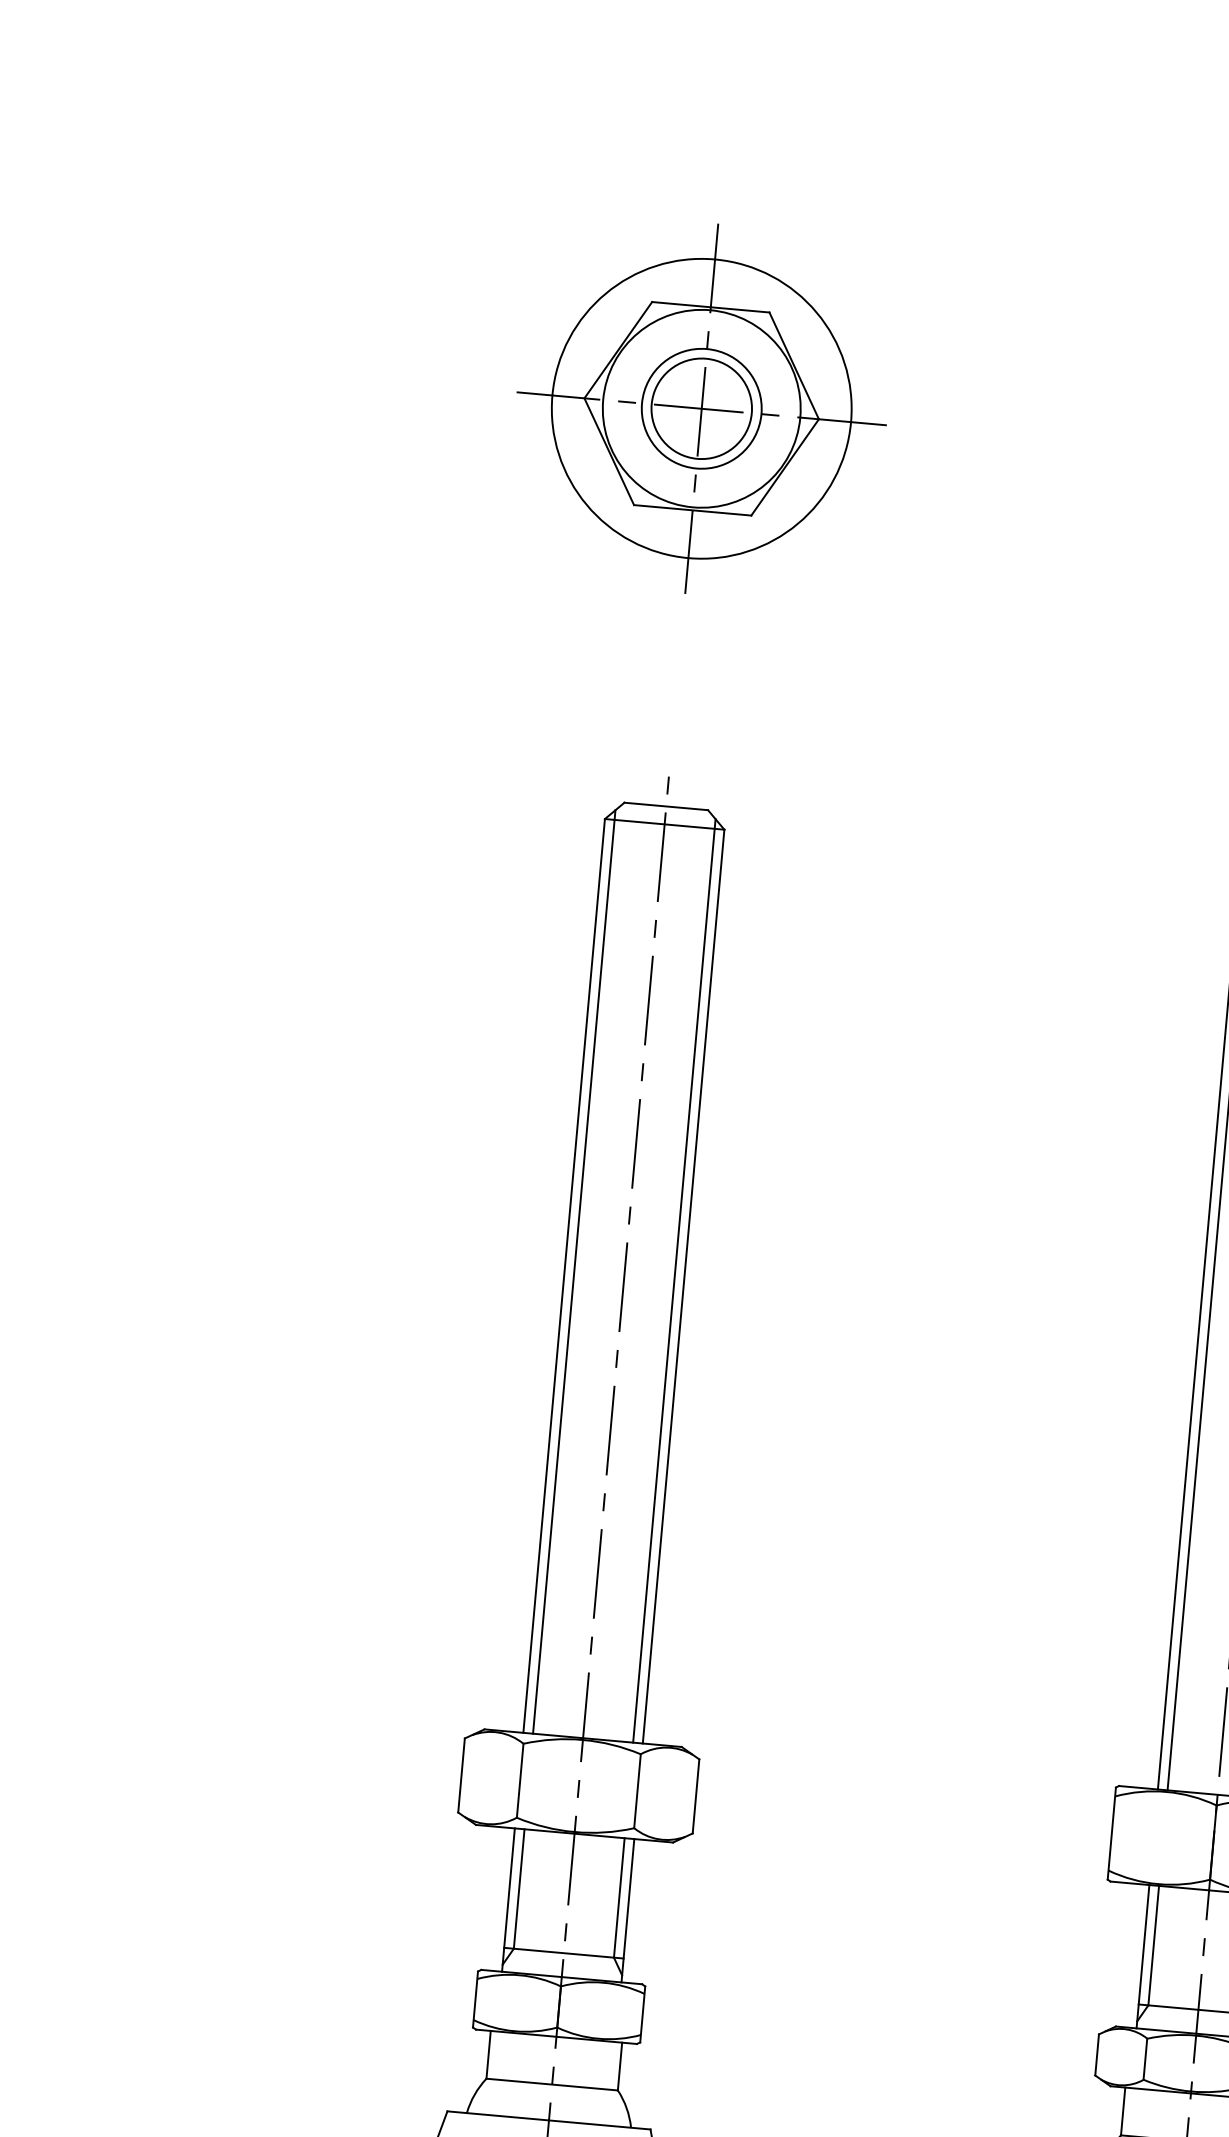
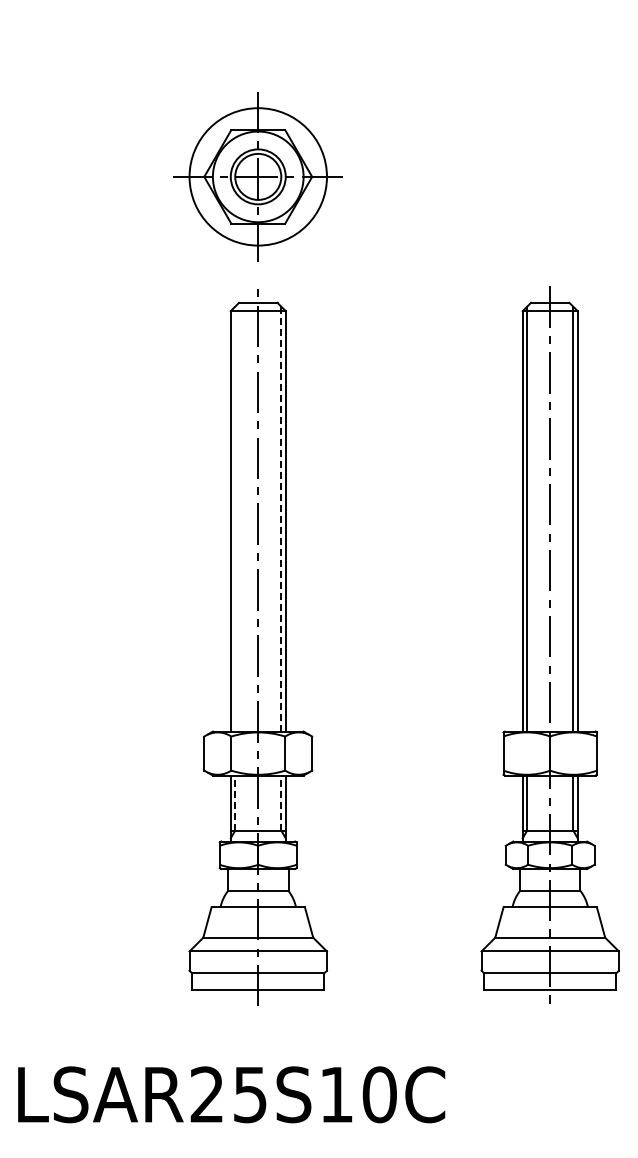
part: (700, 407) -> (257, 176), moved
line: (574, 1270) -> (235, 518), removed
line: (674, 1279) -> (281, 518), solid -> dashed
line: (519, 1887) -> (235, 802), solid -> dashed
line: (619, 1896) -> (281, 802), solid -> dashed

